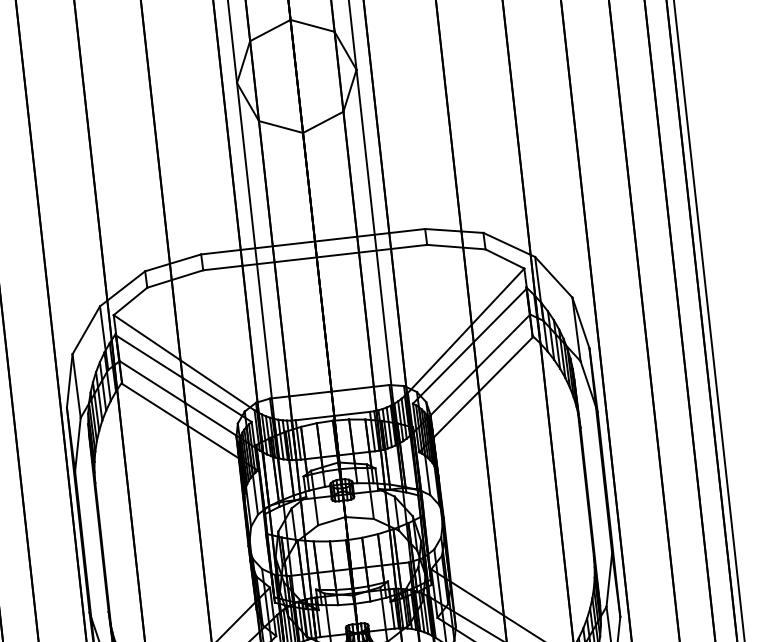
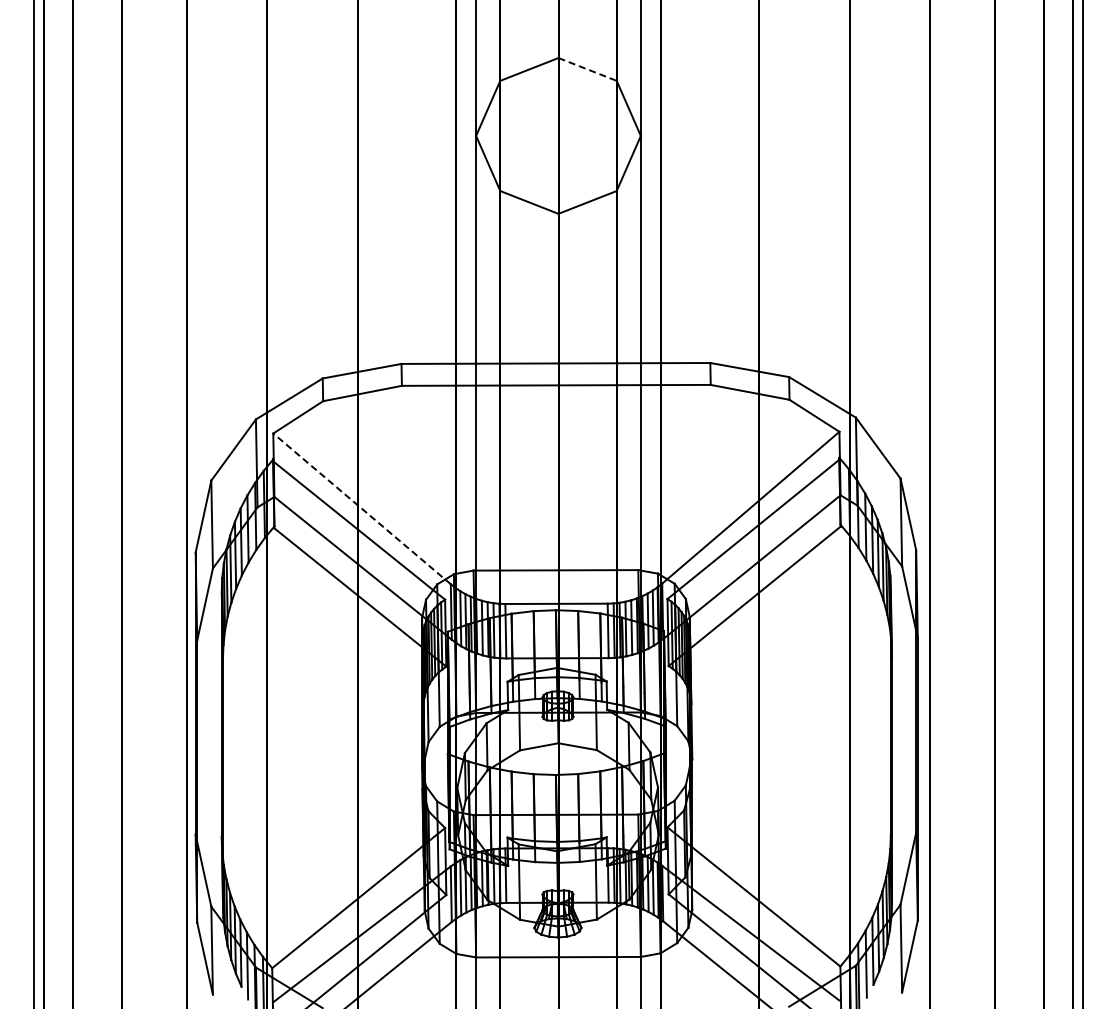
line: (313, 25) -> (588, 69), solid -> dashed
line: (183, 362) -> (361, 508), solid -> dashed

